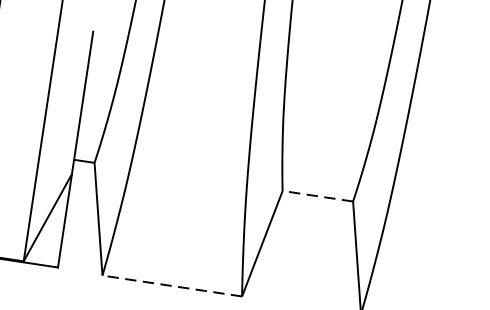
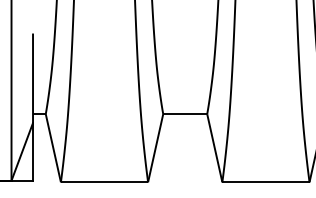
line: (318, 196) -> (185, 114), dashed -> solid
line: (172, 286) -> (104, 182), dashed -> solid

